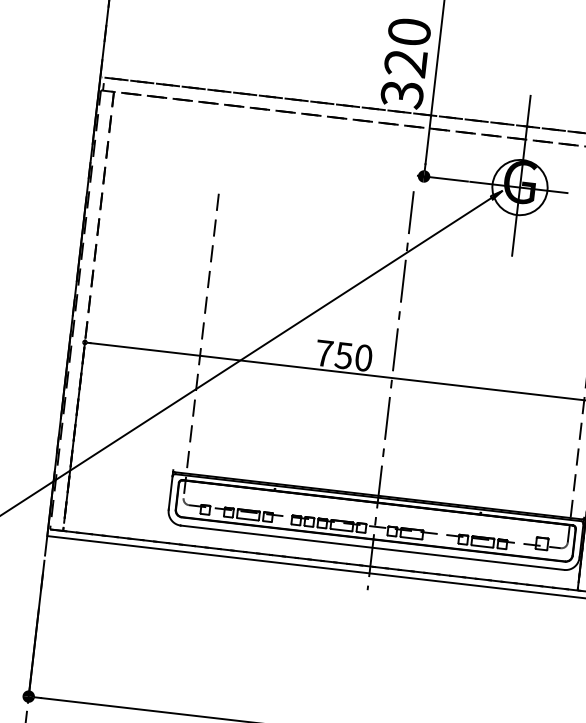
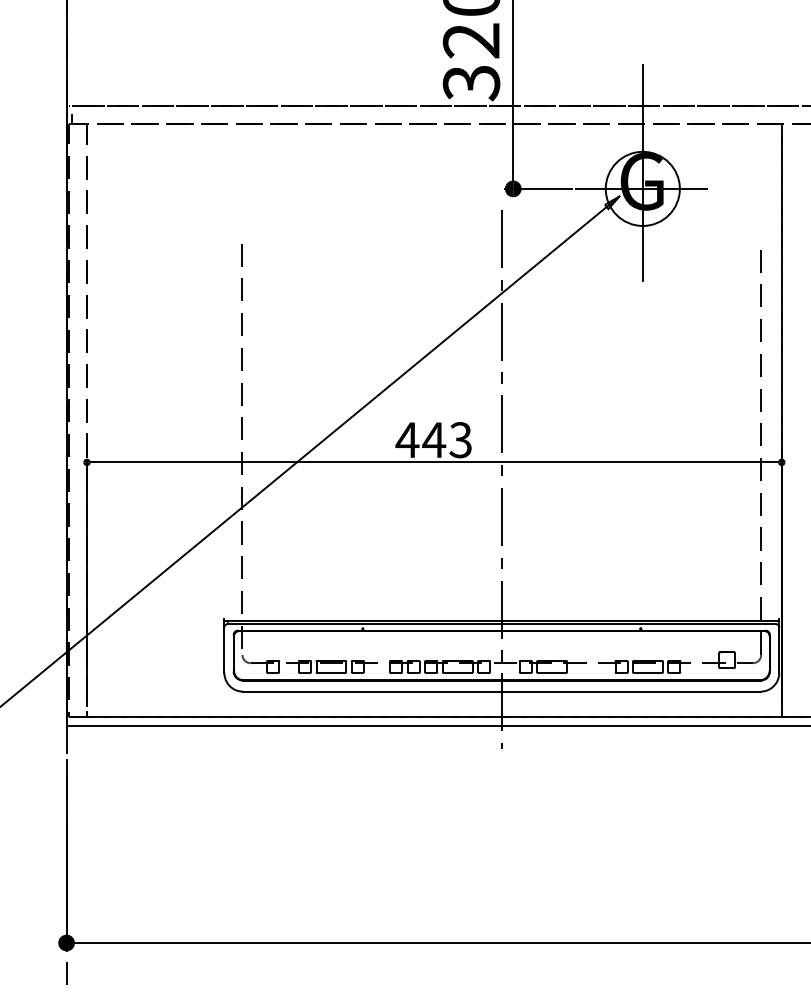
text: (343, 355) -> (433, 440), 750 -> 443

